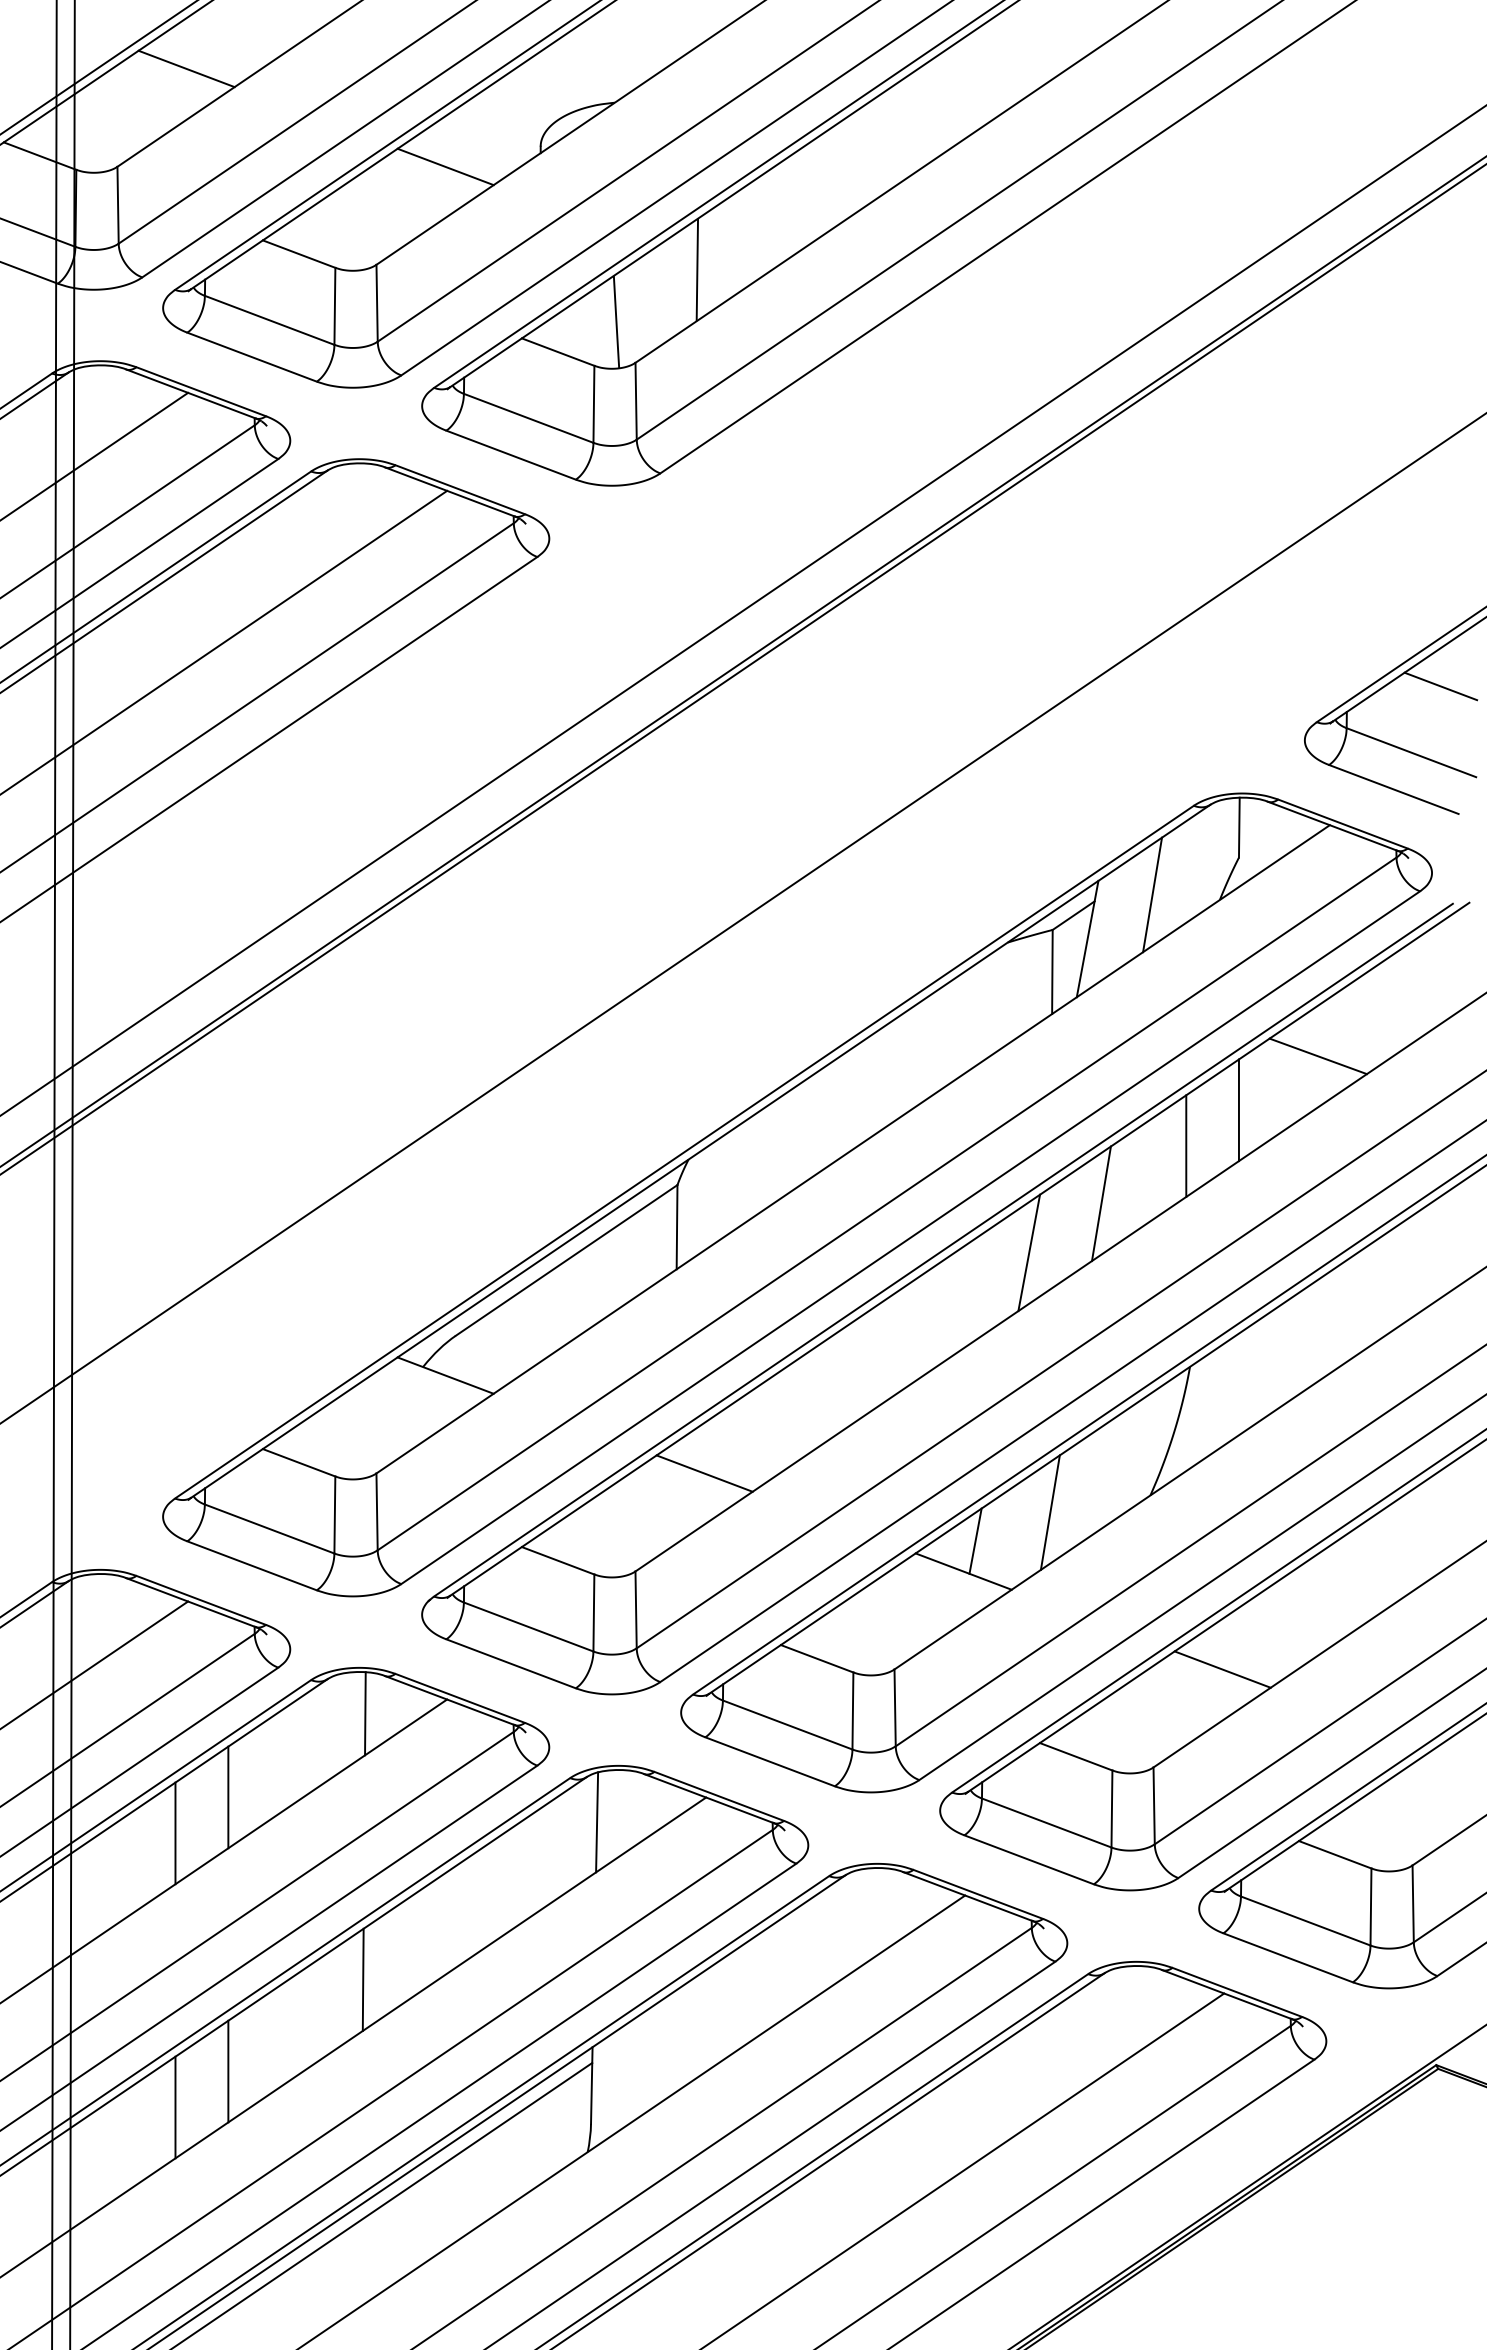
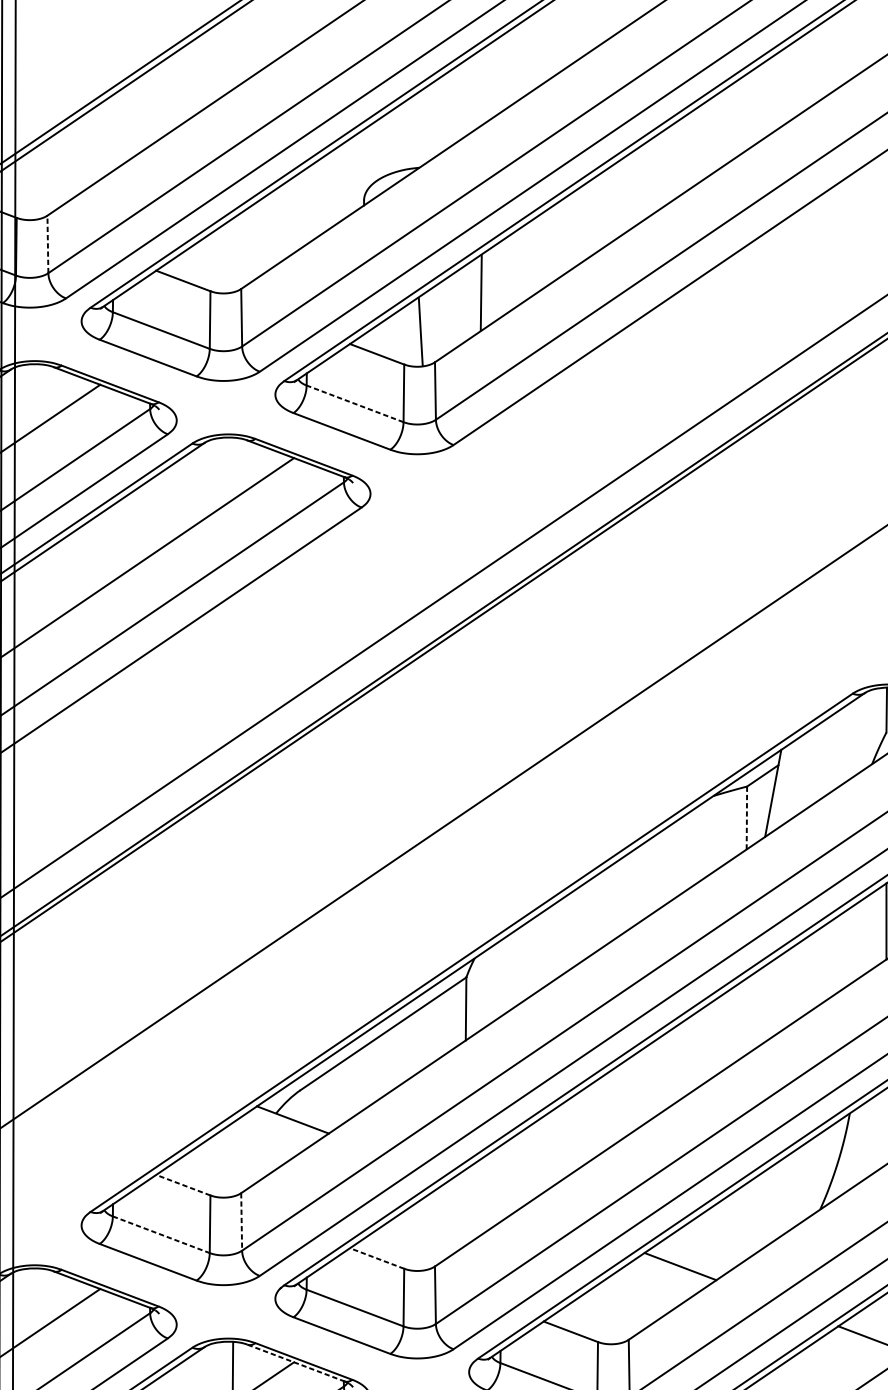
line: (186, 68) -> (99, 142), removed
line: (445, 166) -> (292, 215), removed
line: (118, 204) -> (48, 243), solid -> dashed
line: (528, 418) -> (354, 403), solid -> dashed
line: (1152, 894) -> (821, 760), removed
line: (1052, 971) -> (746, 817), solid -> dashed
line: (1186, 1145) -> (847, 947), removed
line: (1101, 1203) -> (783, 991), removed
line: (1029, 1252) -> (729, 1027), removed
line: (299, 1462) -> (183, 1184), solid -> dashed
line: (704, 1473) -> (486, 1193), removed
line: (377, 1512) -> (241, 1222), solid -> dashed
line: (1049, 1512) -> (744, 1222), removed
line: (270, 1529) -> (161, 1235), solid -> dashed
line: (975, 1540) -> (689, 1243), removed
line: (558, 1560) -> (377, 1258), solid -> dashed
line: (450, 1700) -> (296, 1363), solid -> dashed

